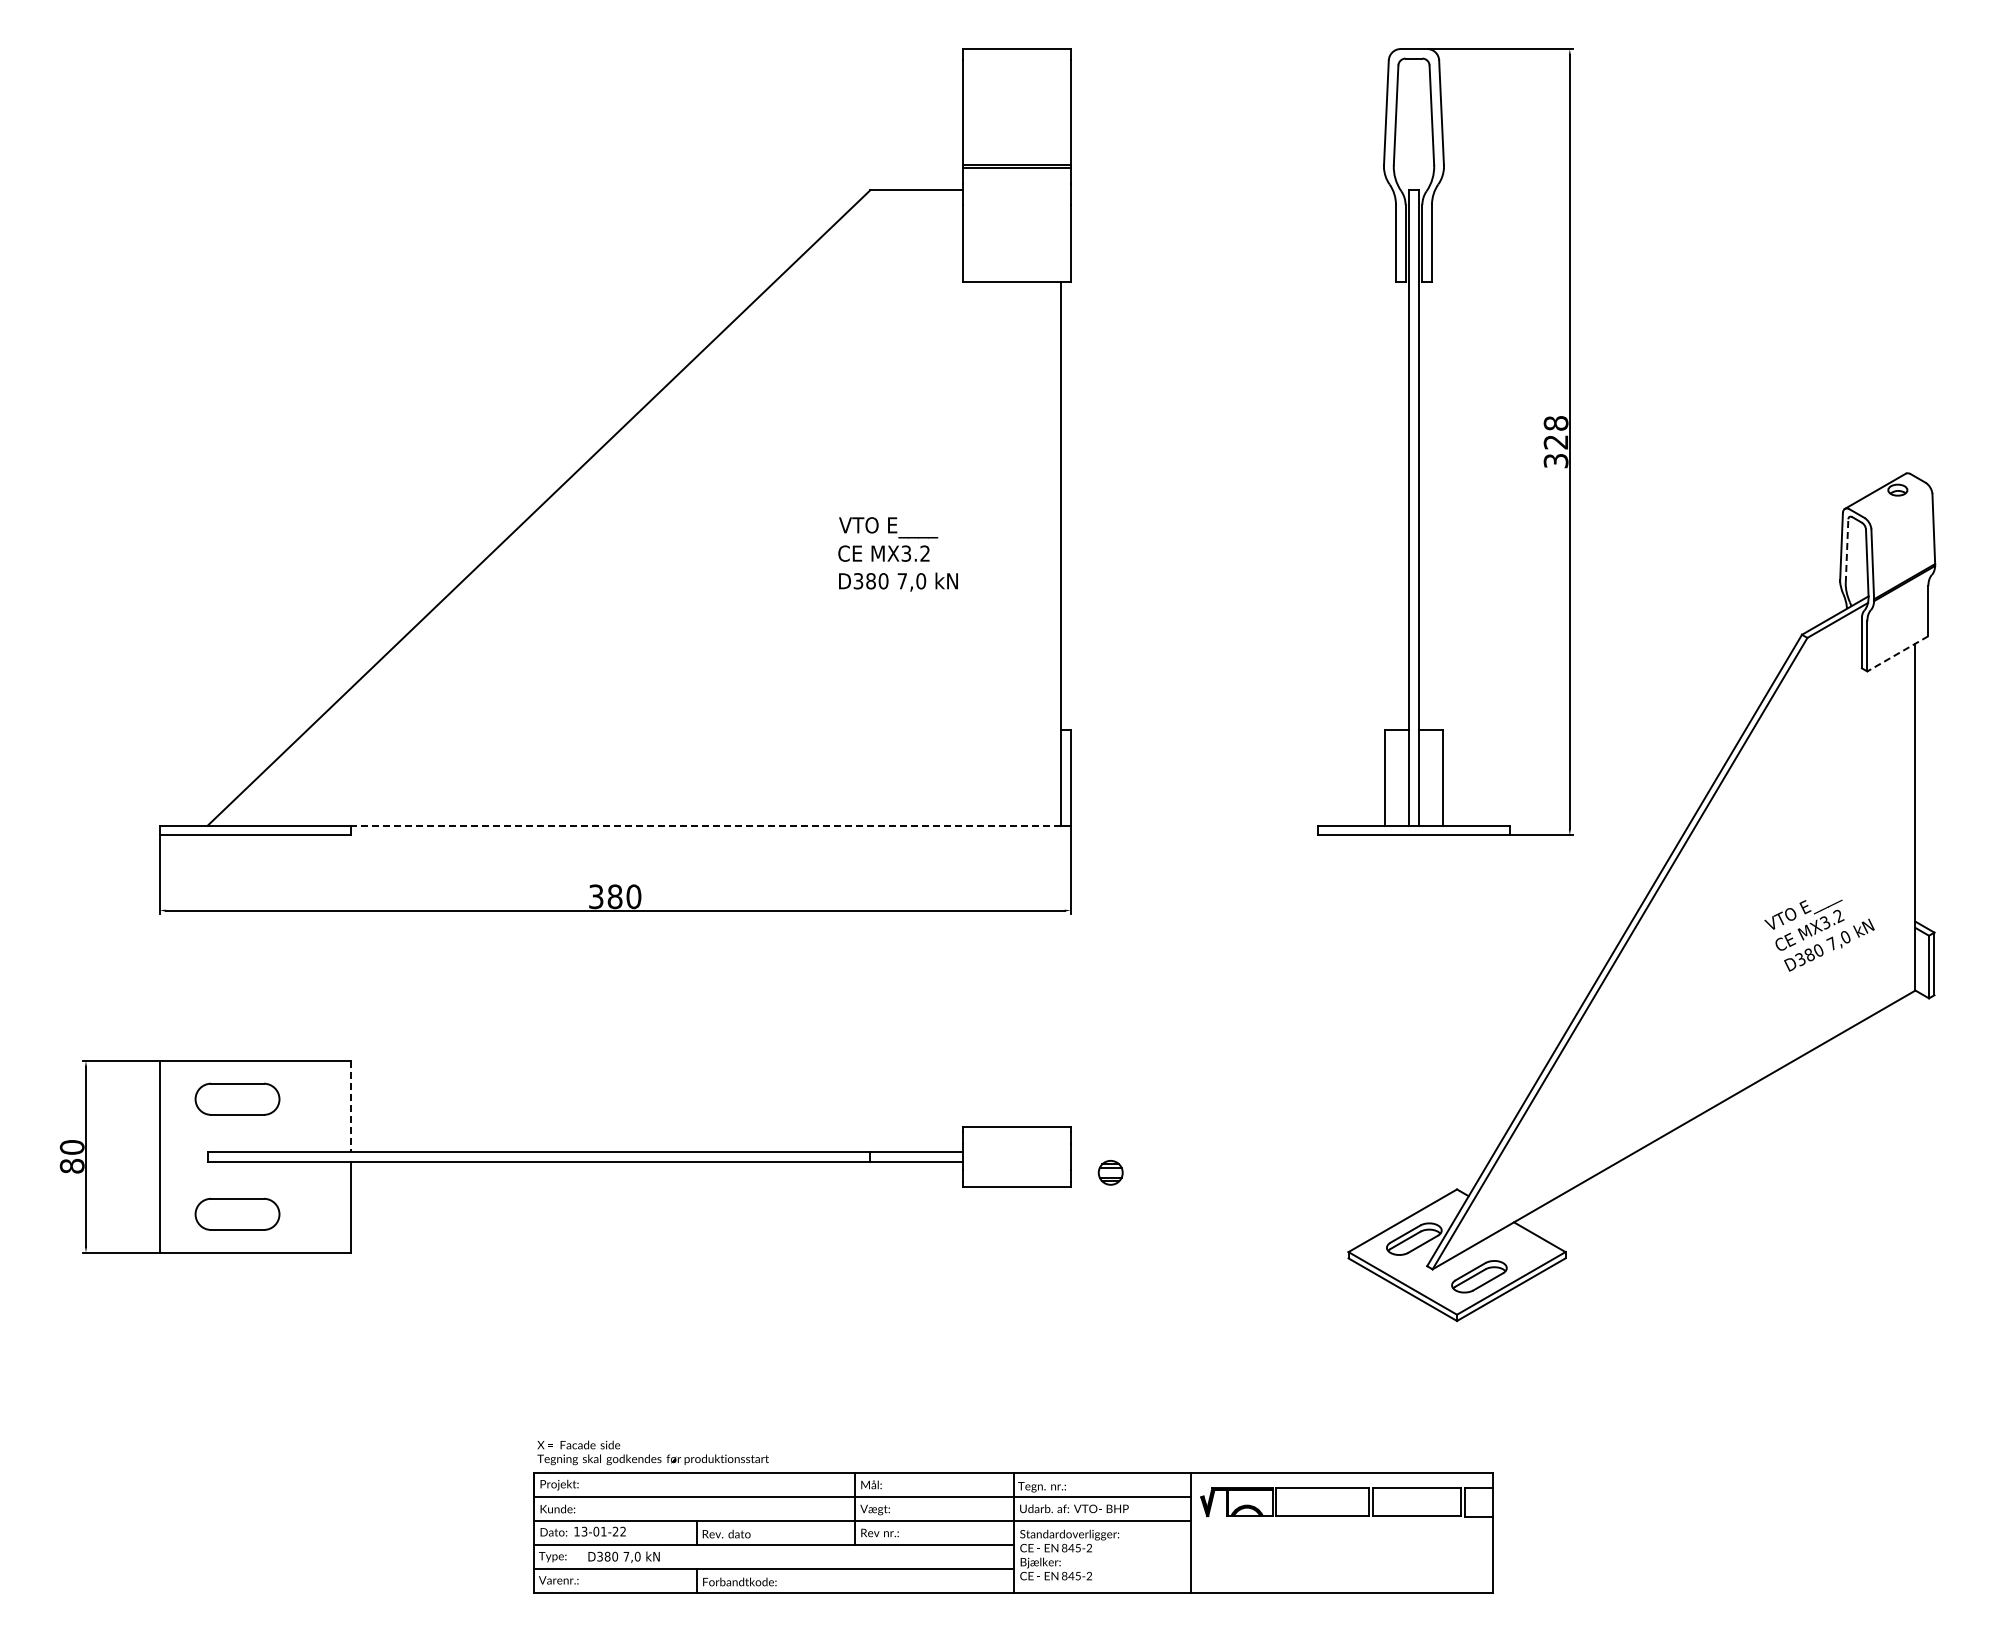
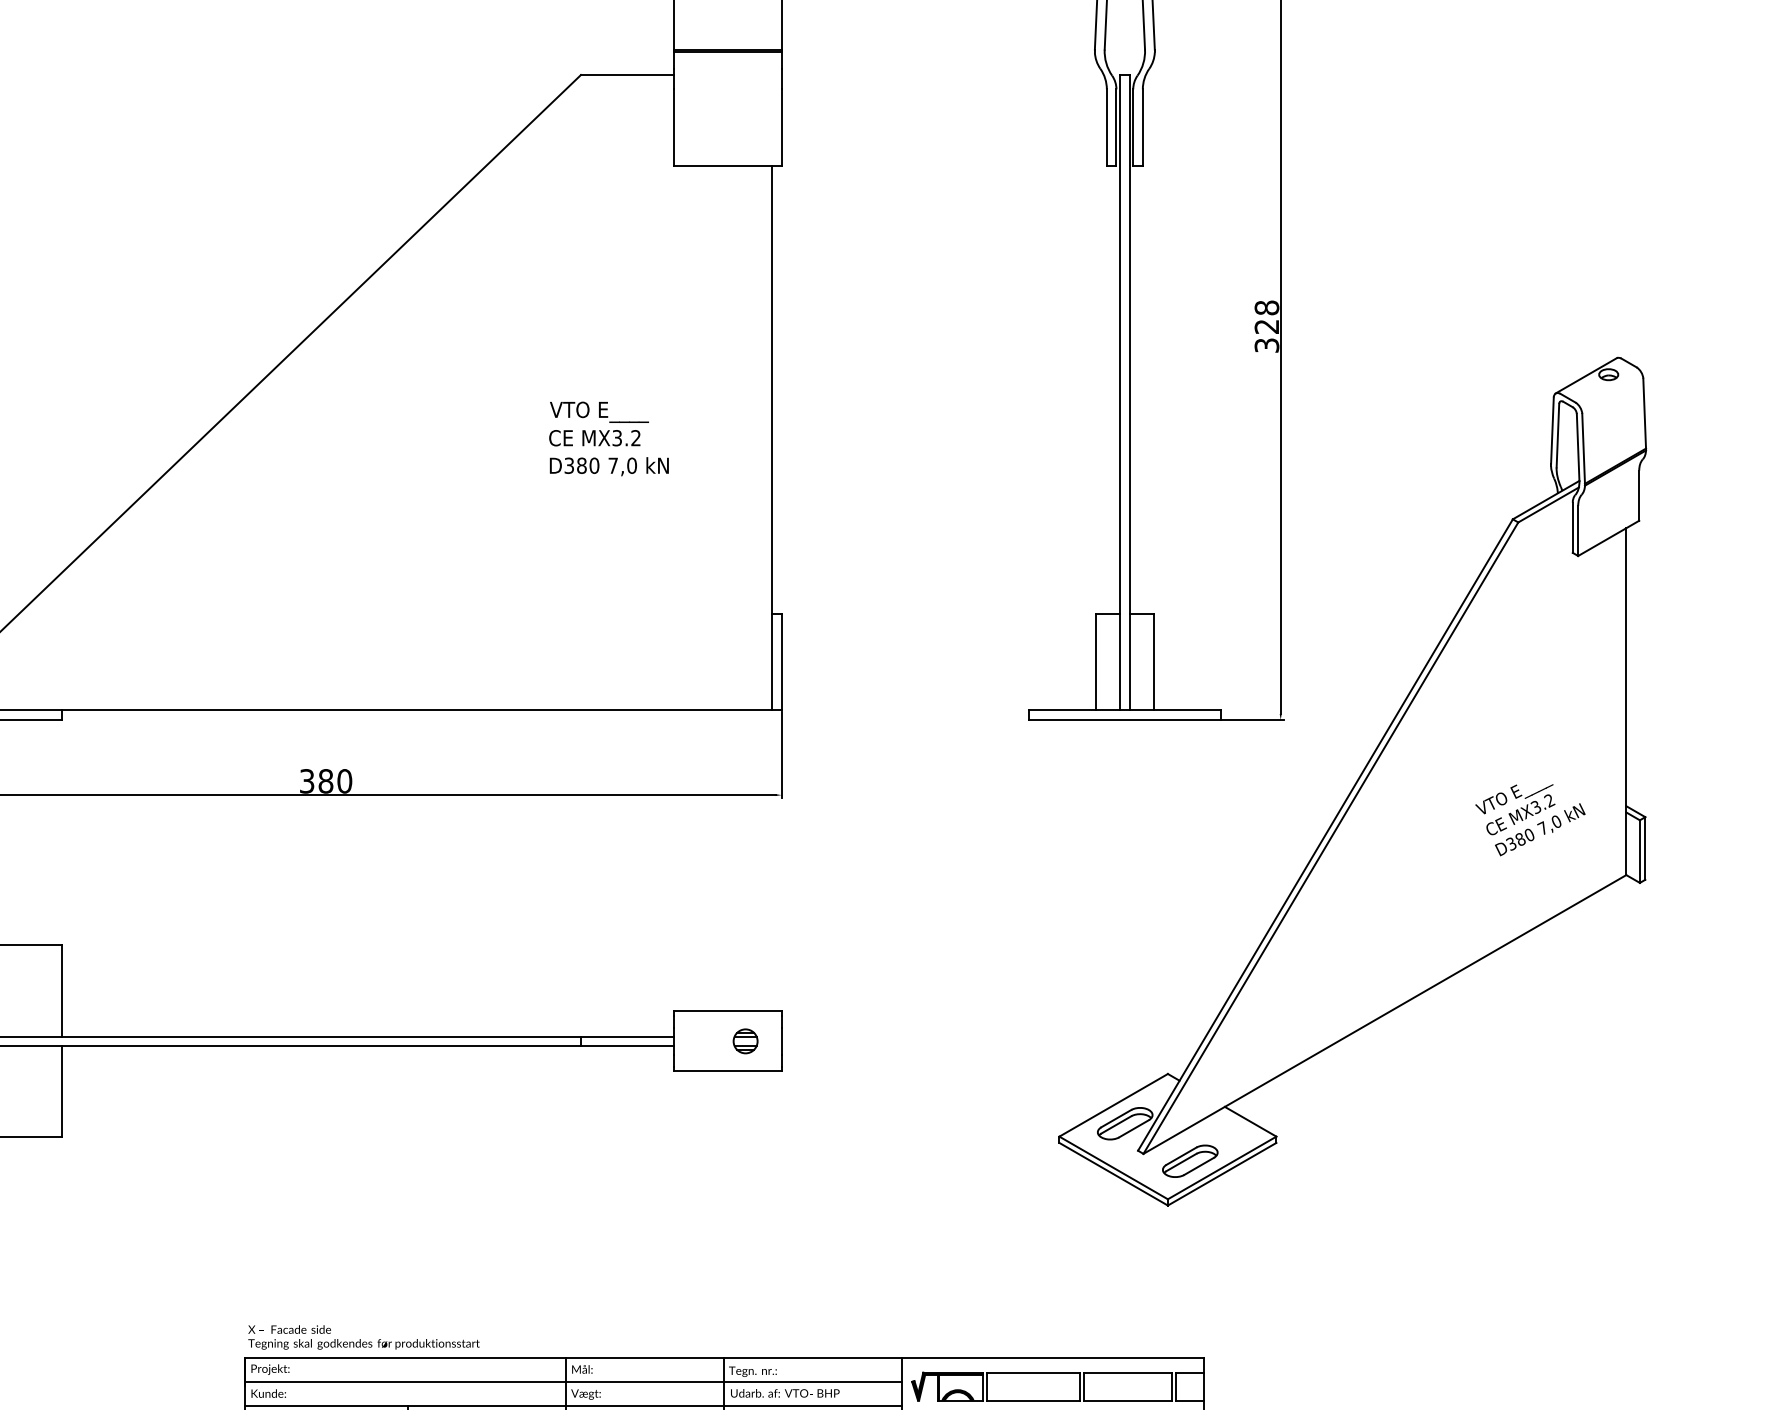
line: (1847, 551) -> (1558, 436), dashed -> solid
line: (1897, 654) -> (1608, 539), dashed -> solid
line: (706, 825) -> (417, 710), dashed -> solid
line: (351, 1106) -> (62, 991), dashed -> solid
part: (1110, 1172) -> (745, 1041), moved

